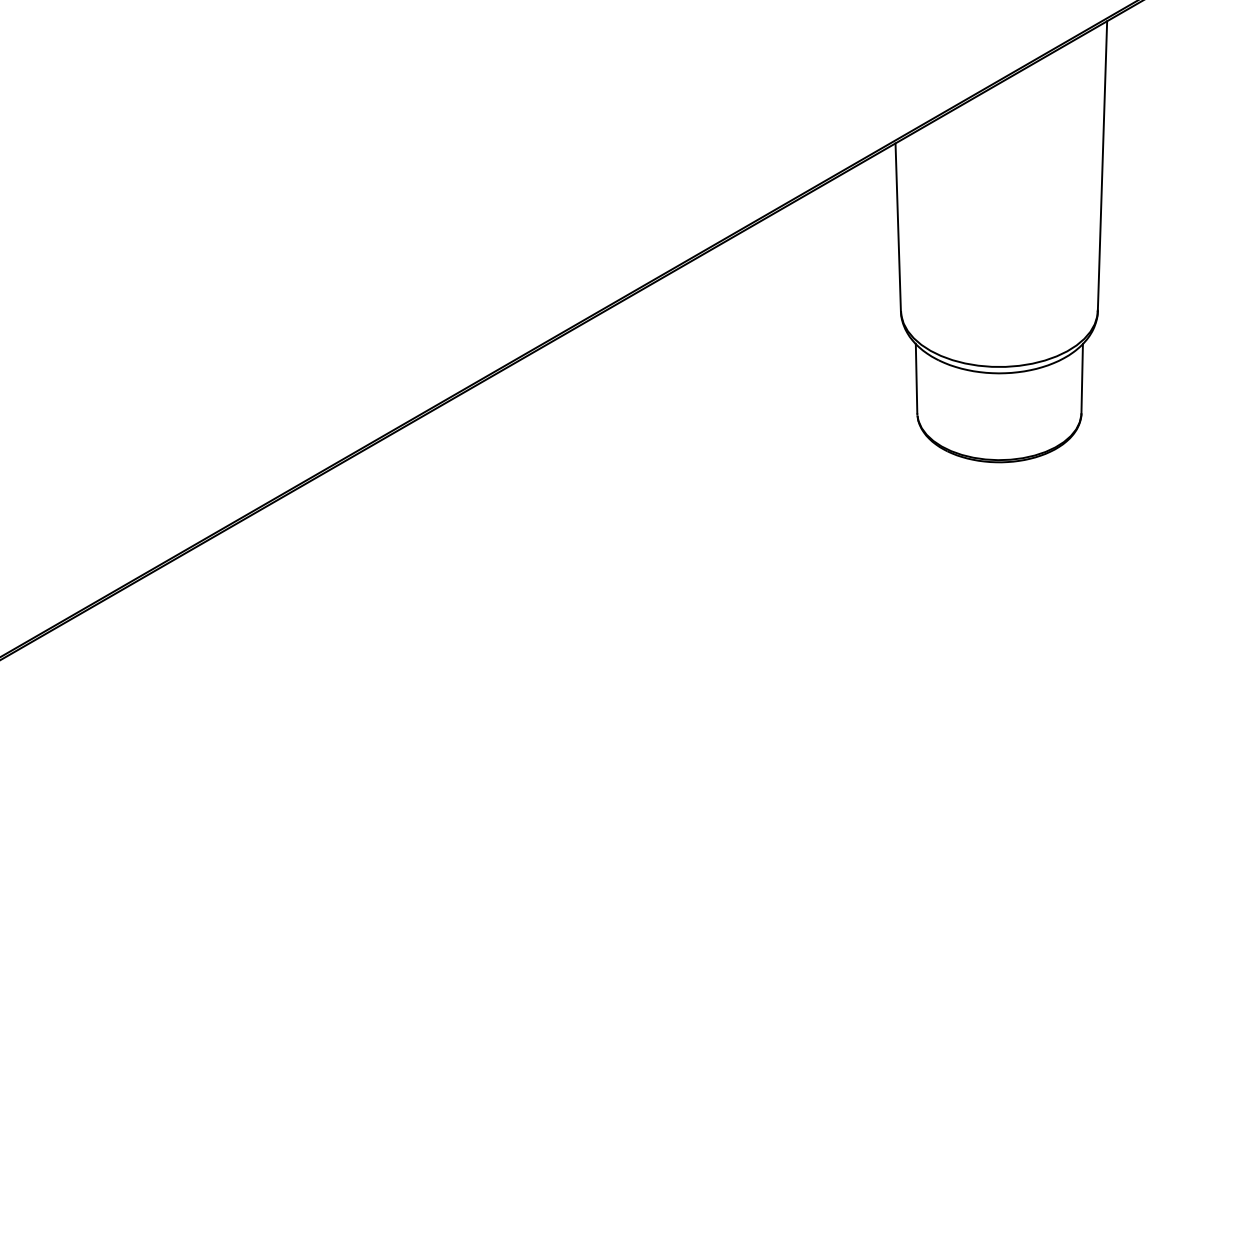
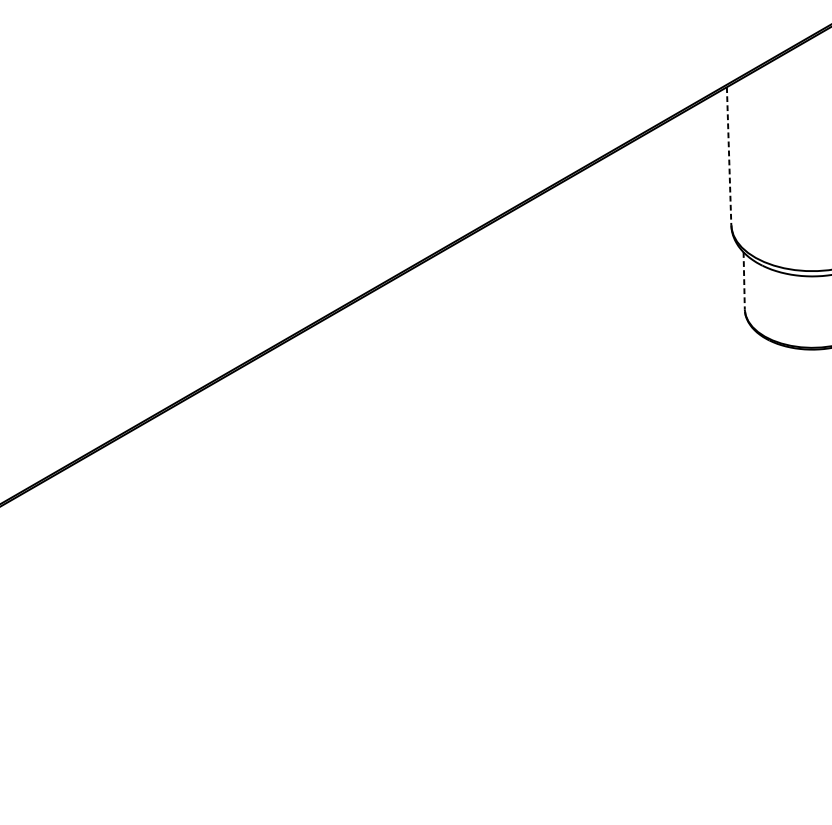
line: (898, 227) -> (729, 156), solid -> dashed
line: (916, 378) -> (744, 280), solid -> dashed

